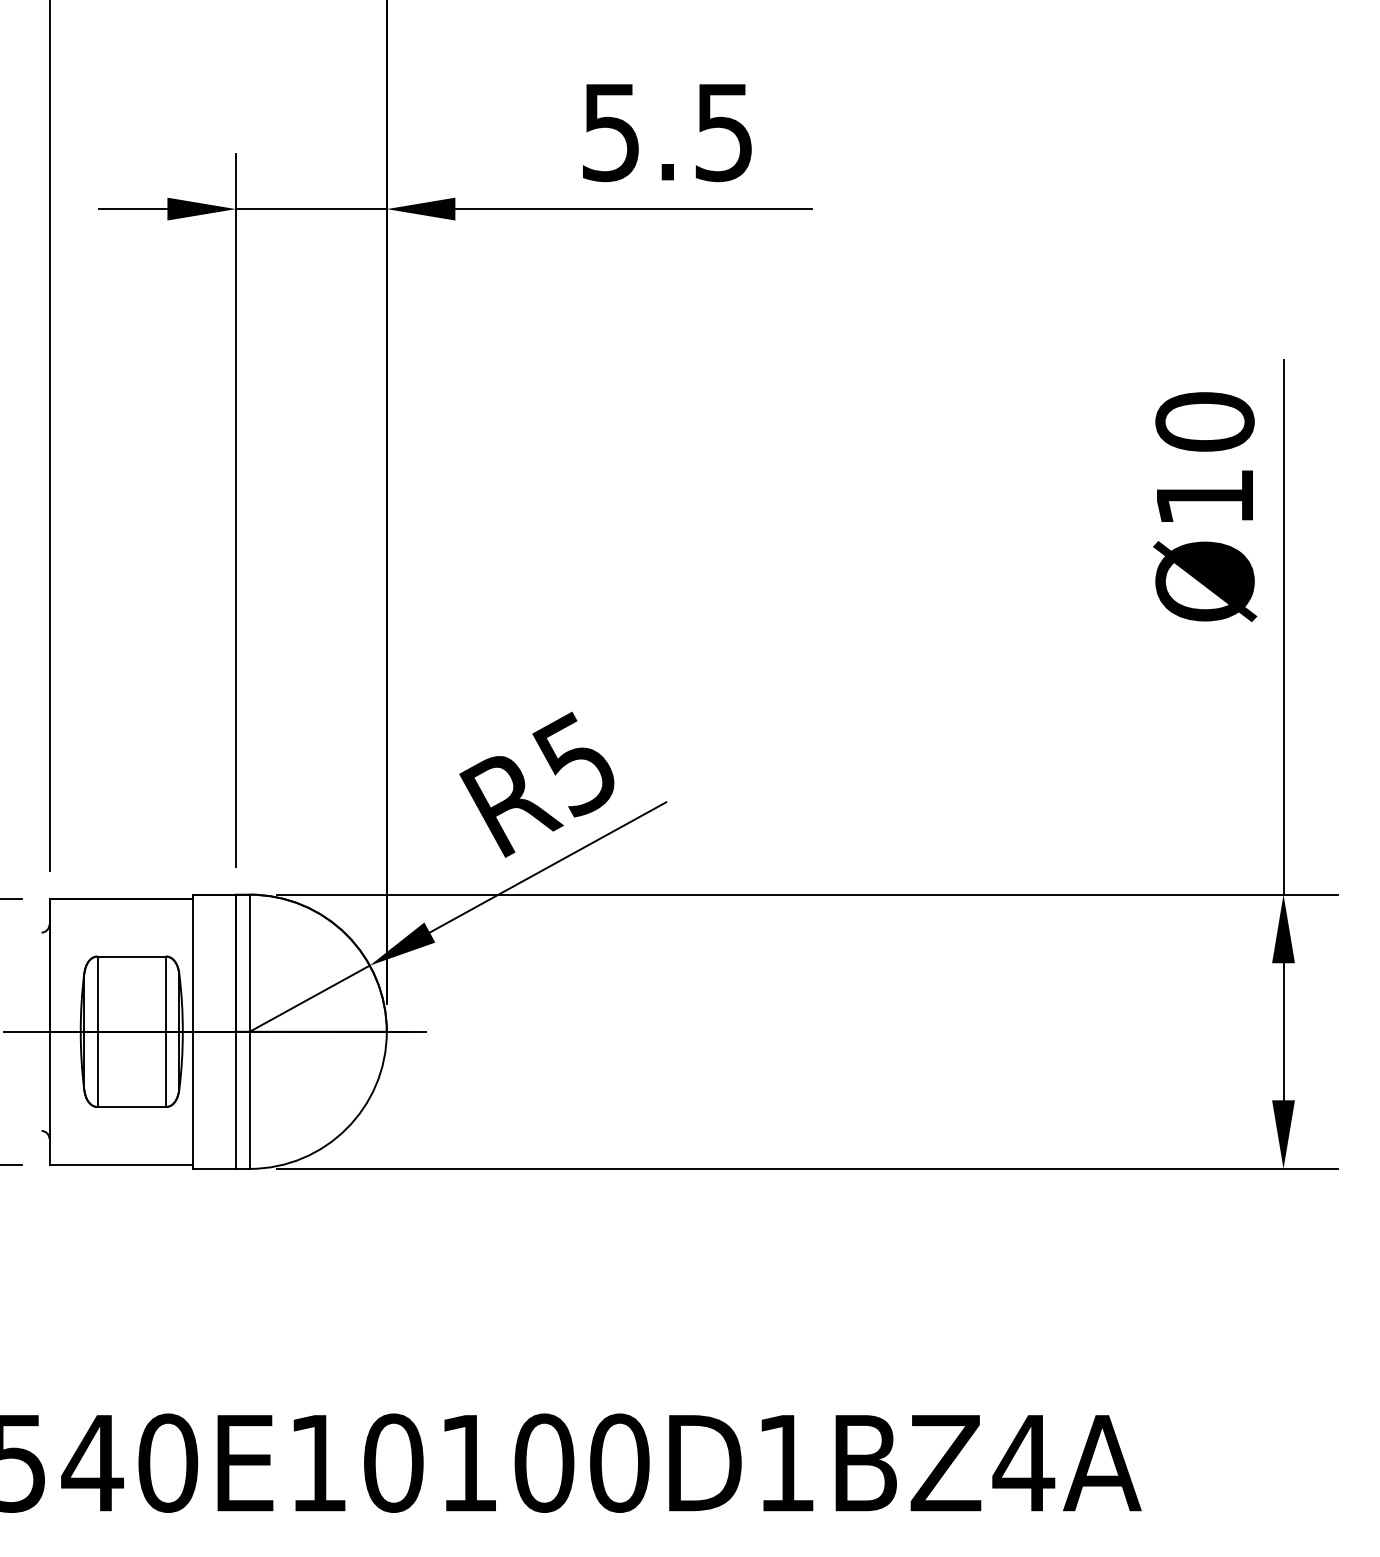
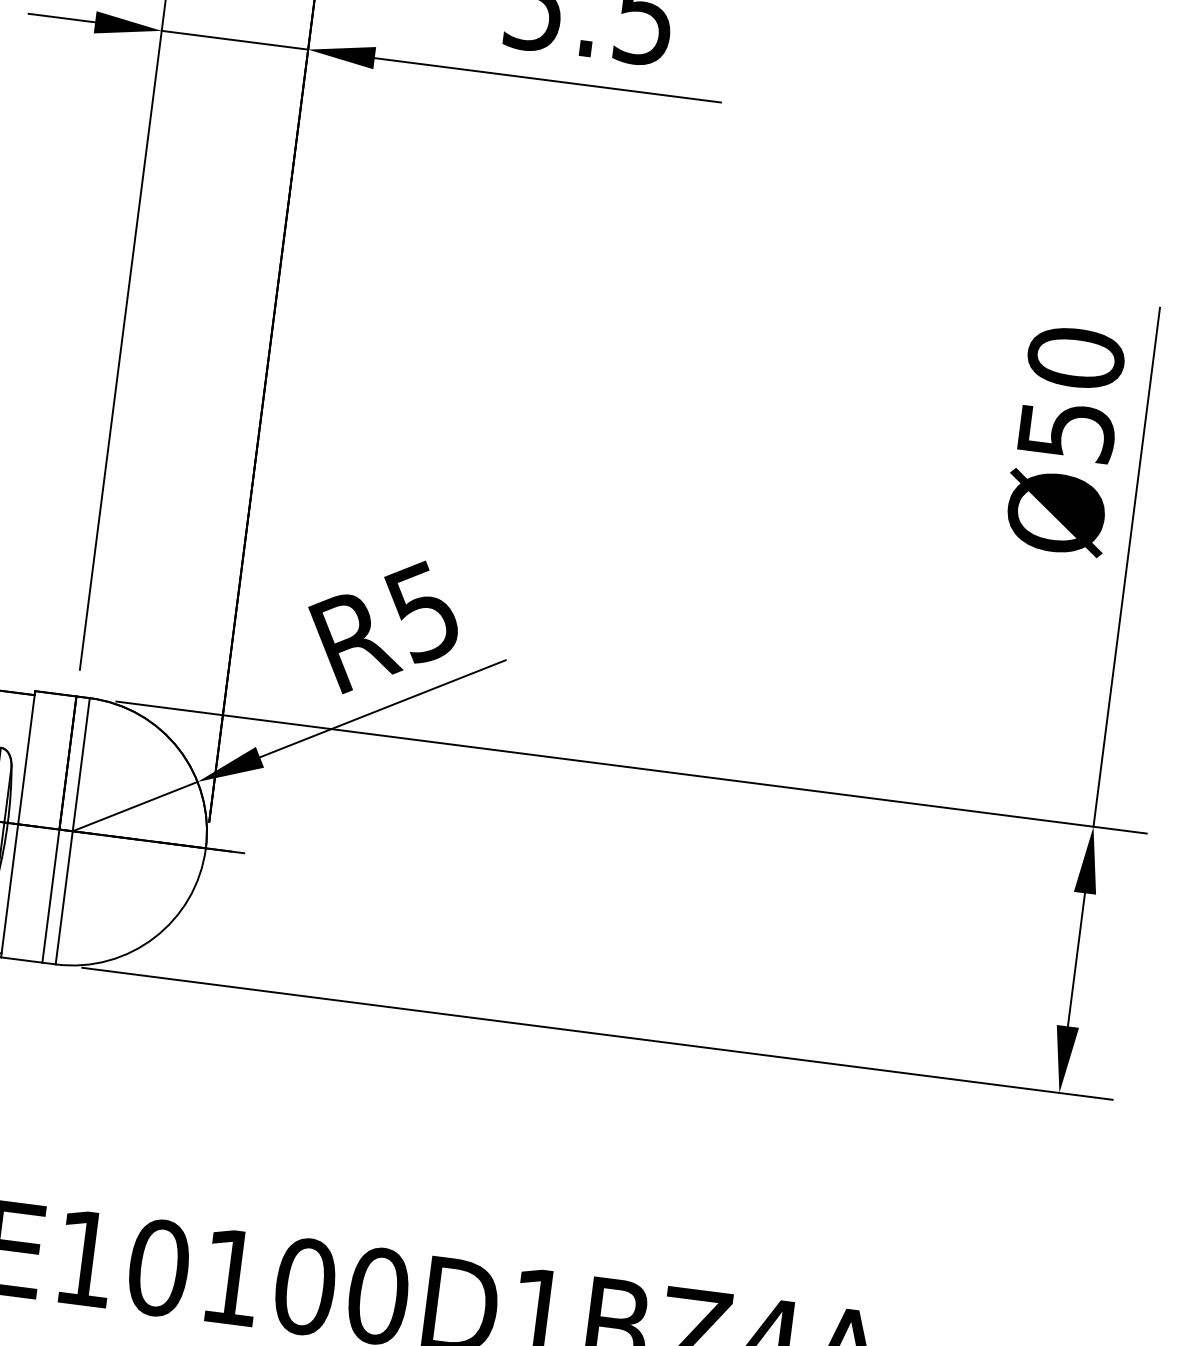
text: (1205, 497) -> (1067, 431), Ø10 -> Ø50

